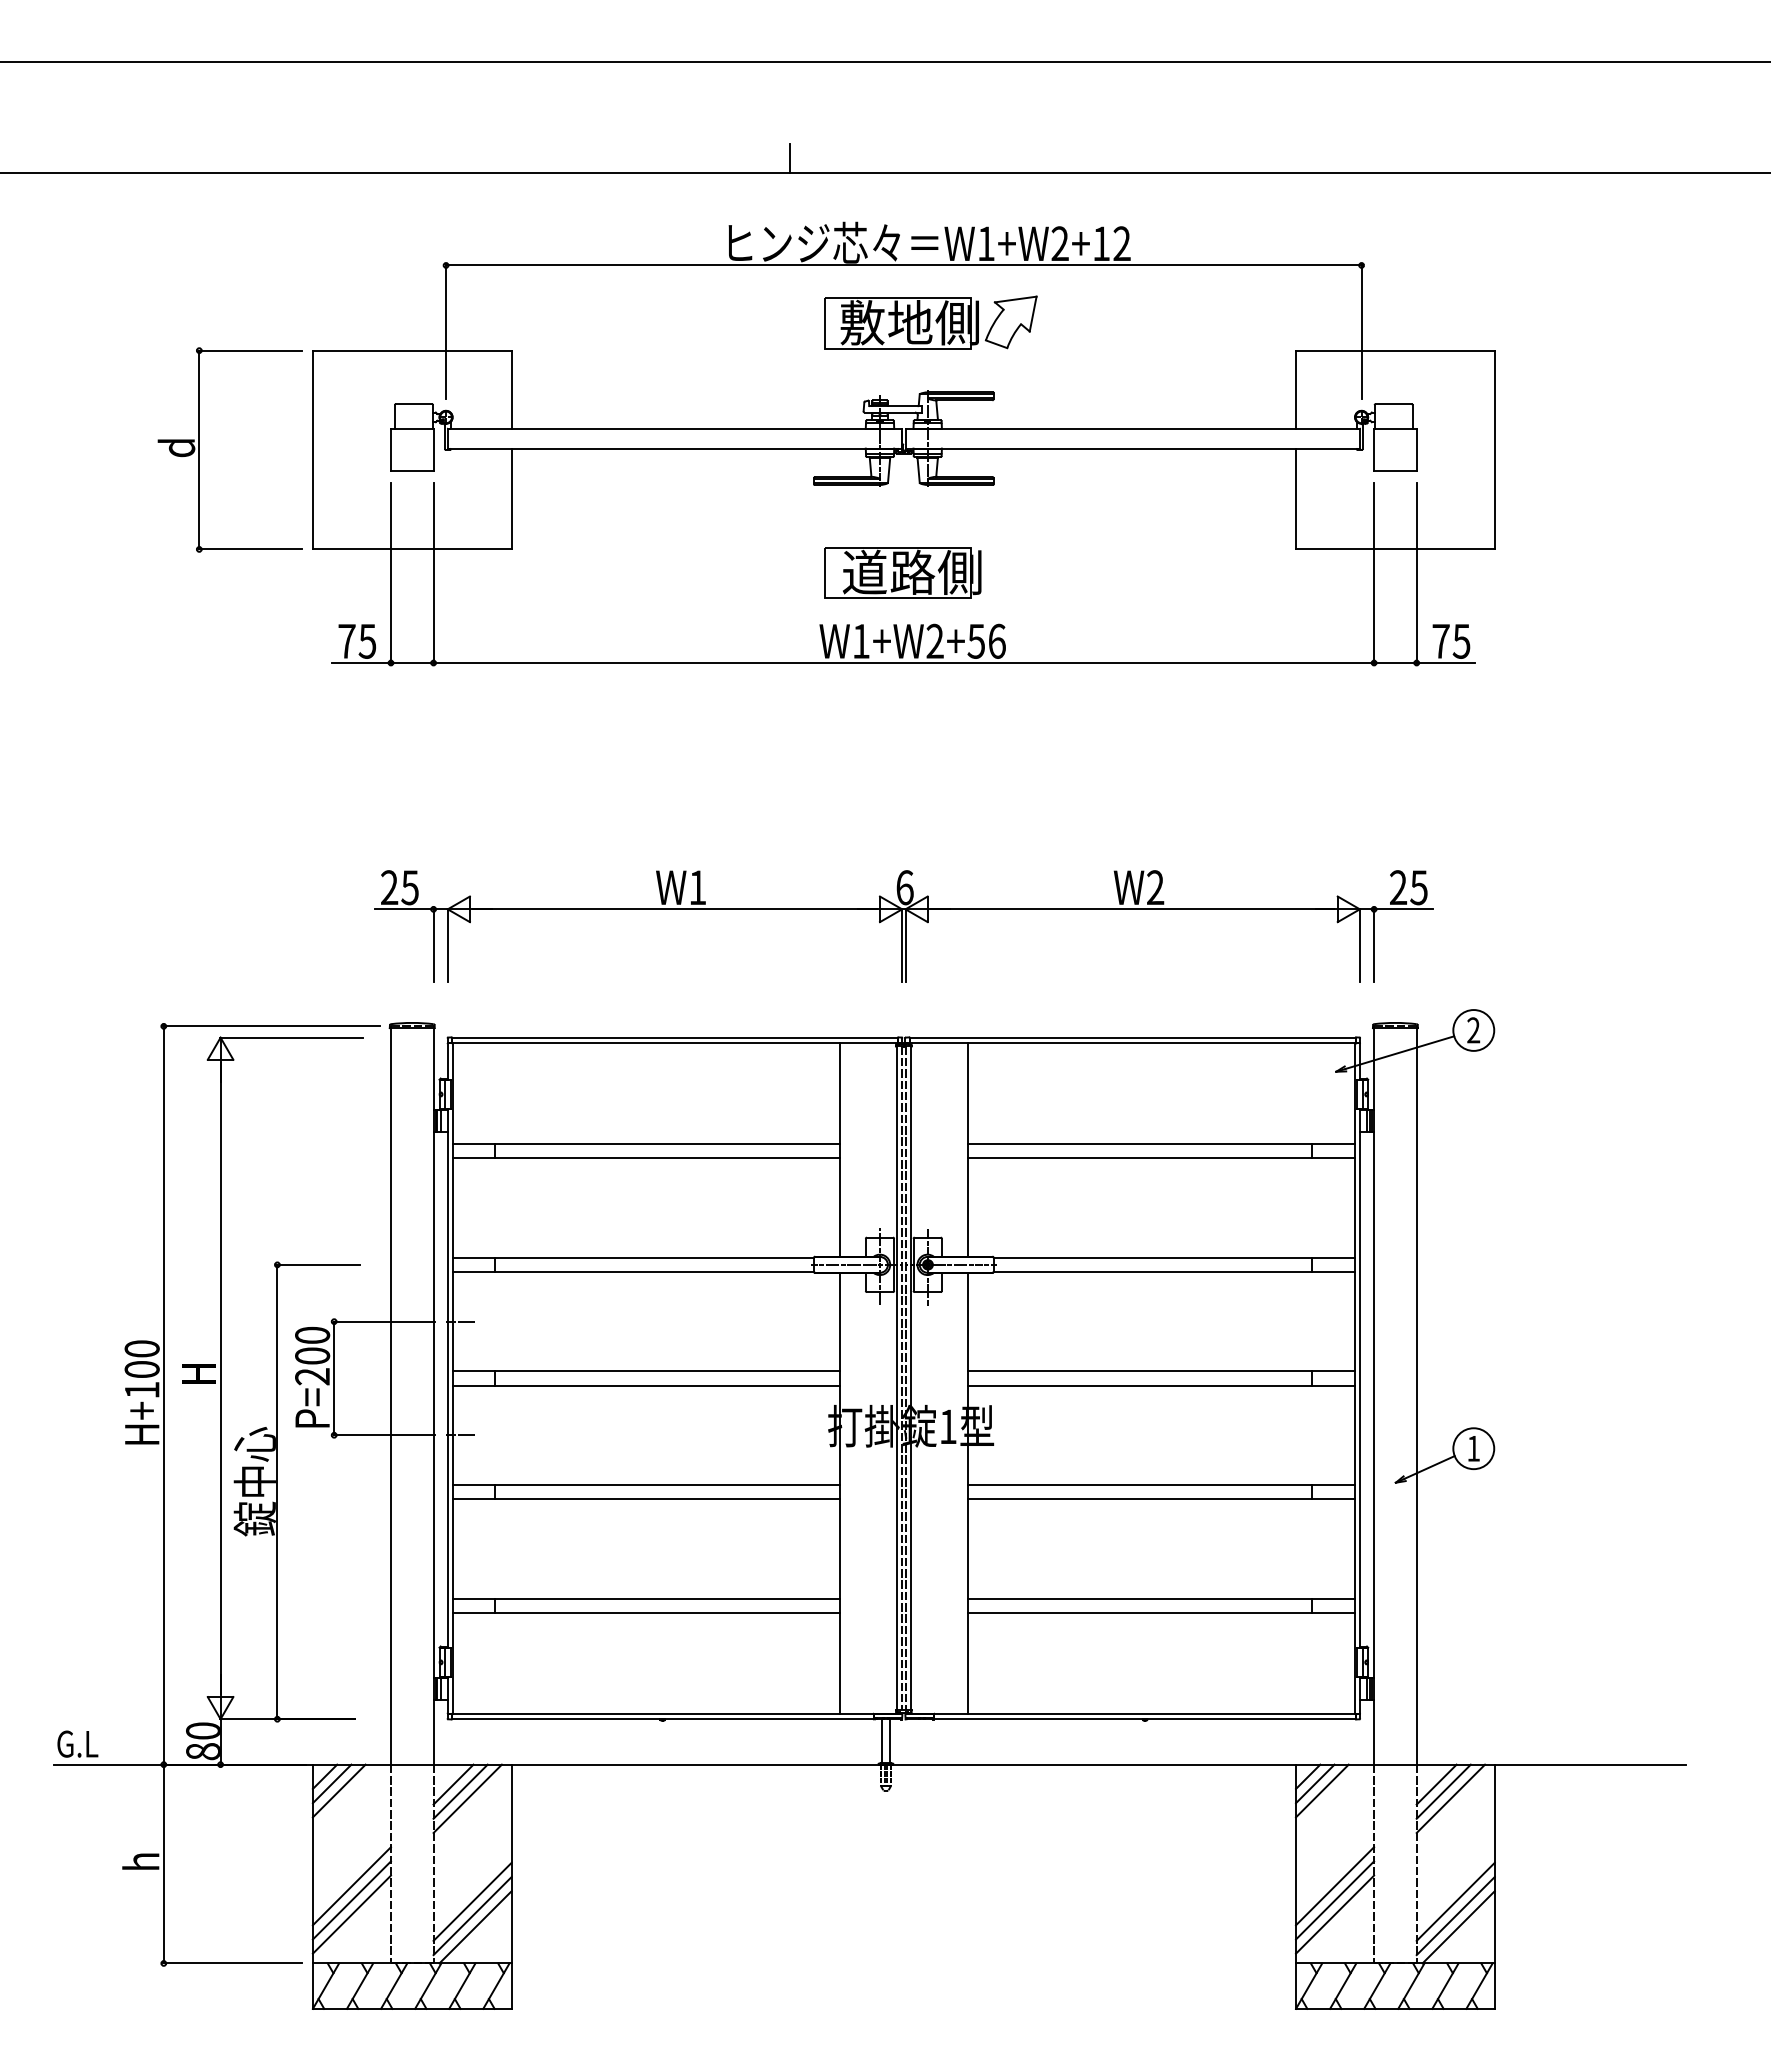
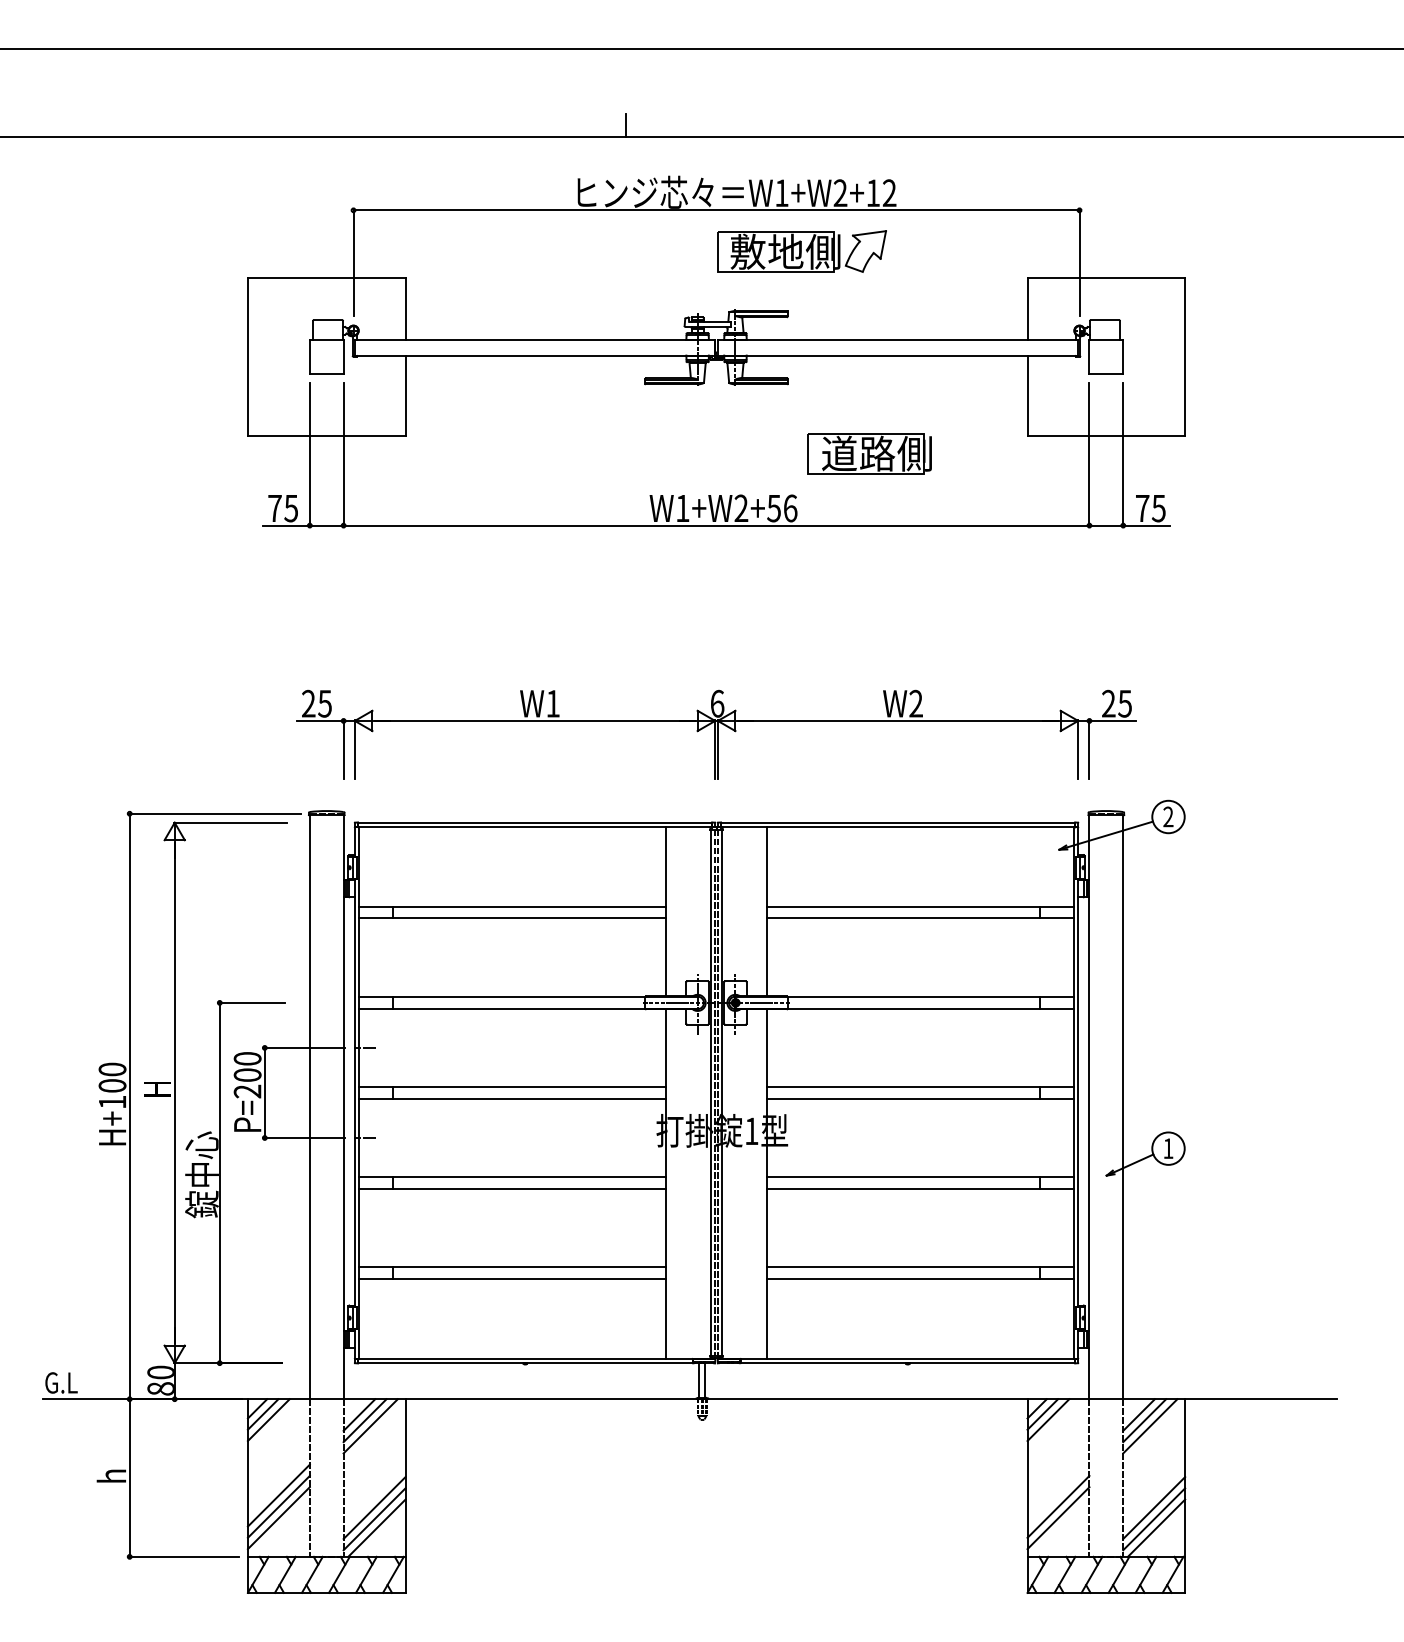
part: (930, 322) -> (801, 251), moved
part: (199, 449) -> (158, 356), removed
part: (902, 572) -> (869, 453), moved
line: (1335, 1886) -> (1058, 1495), removed

